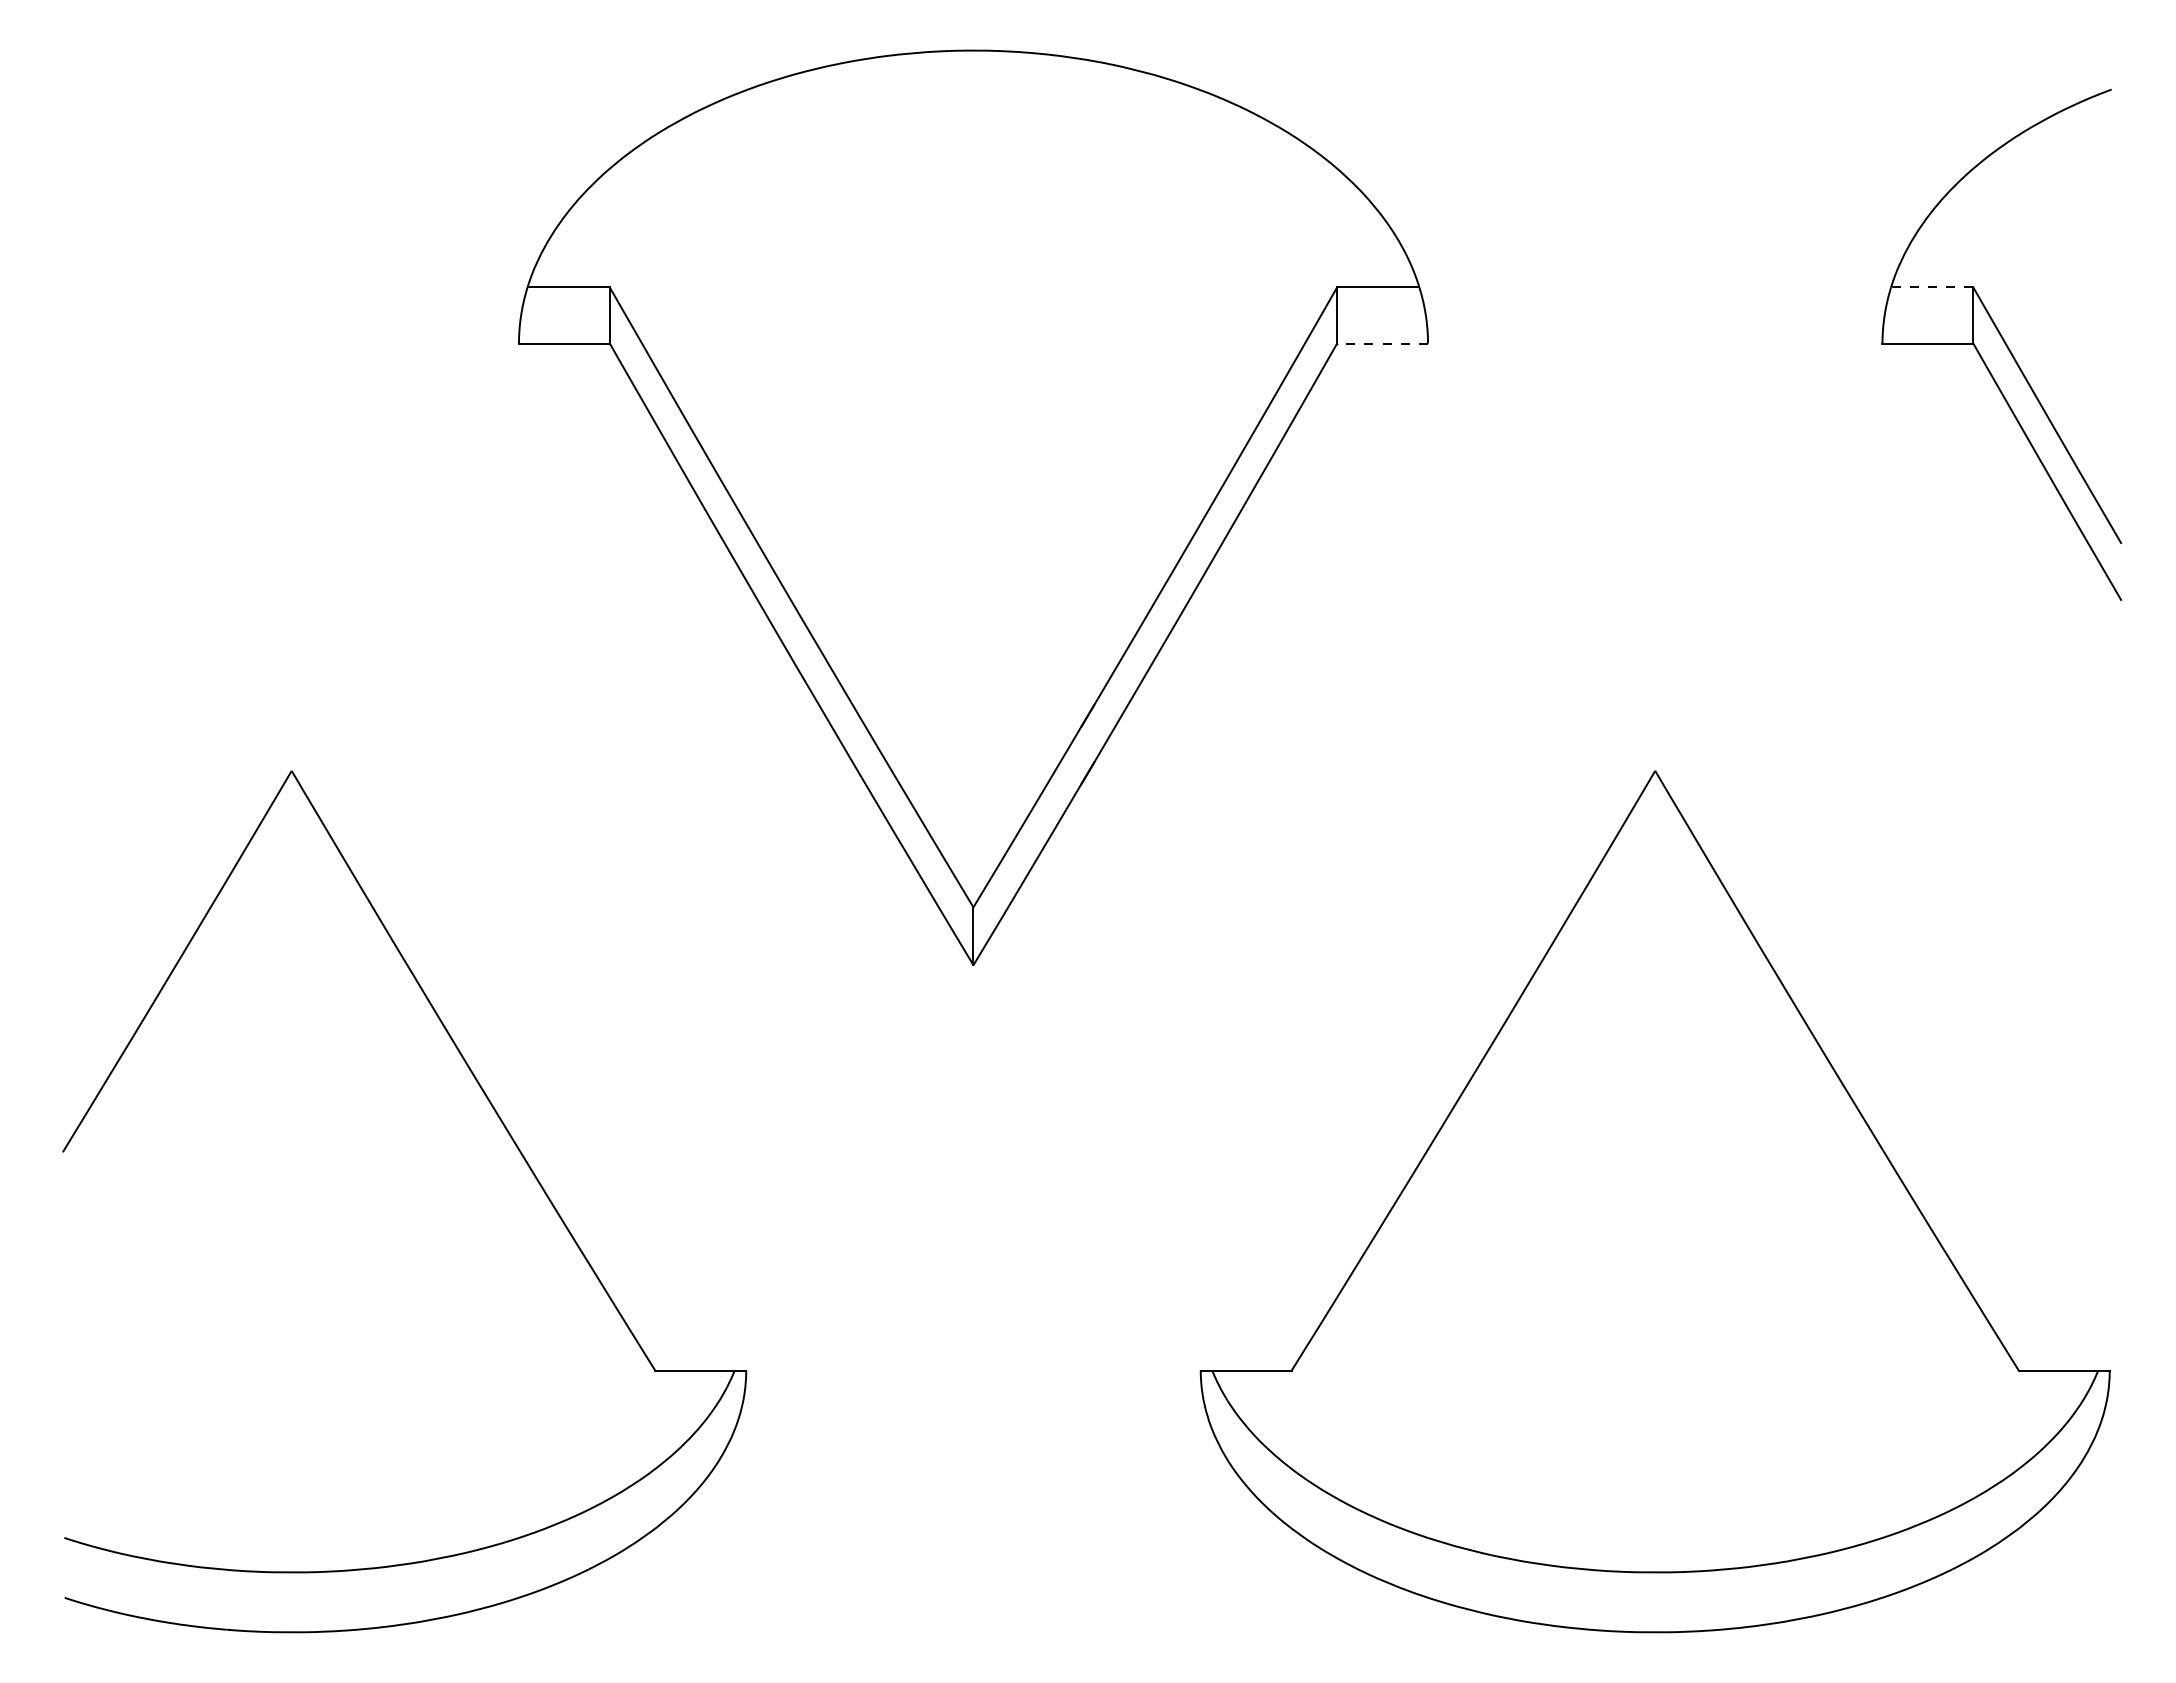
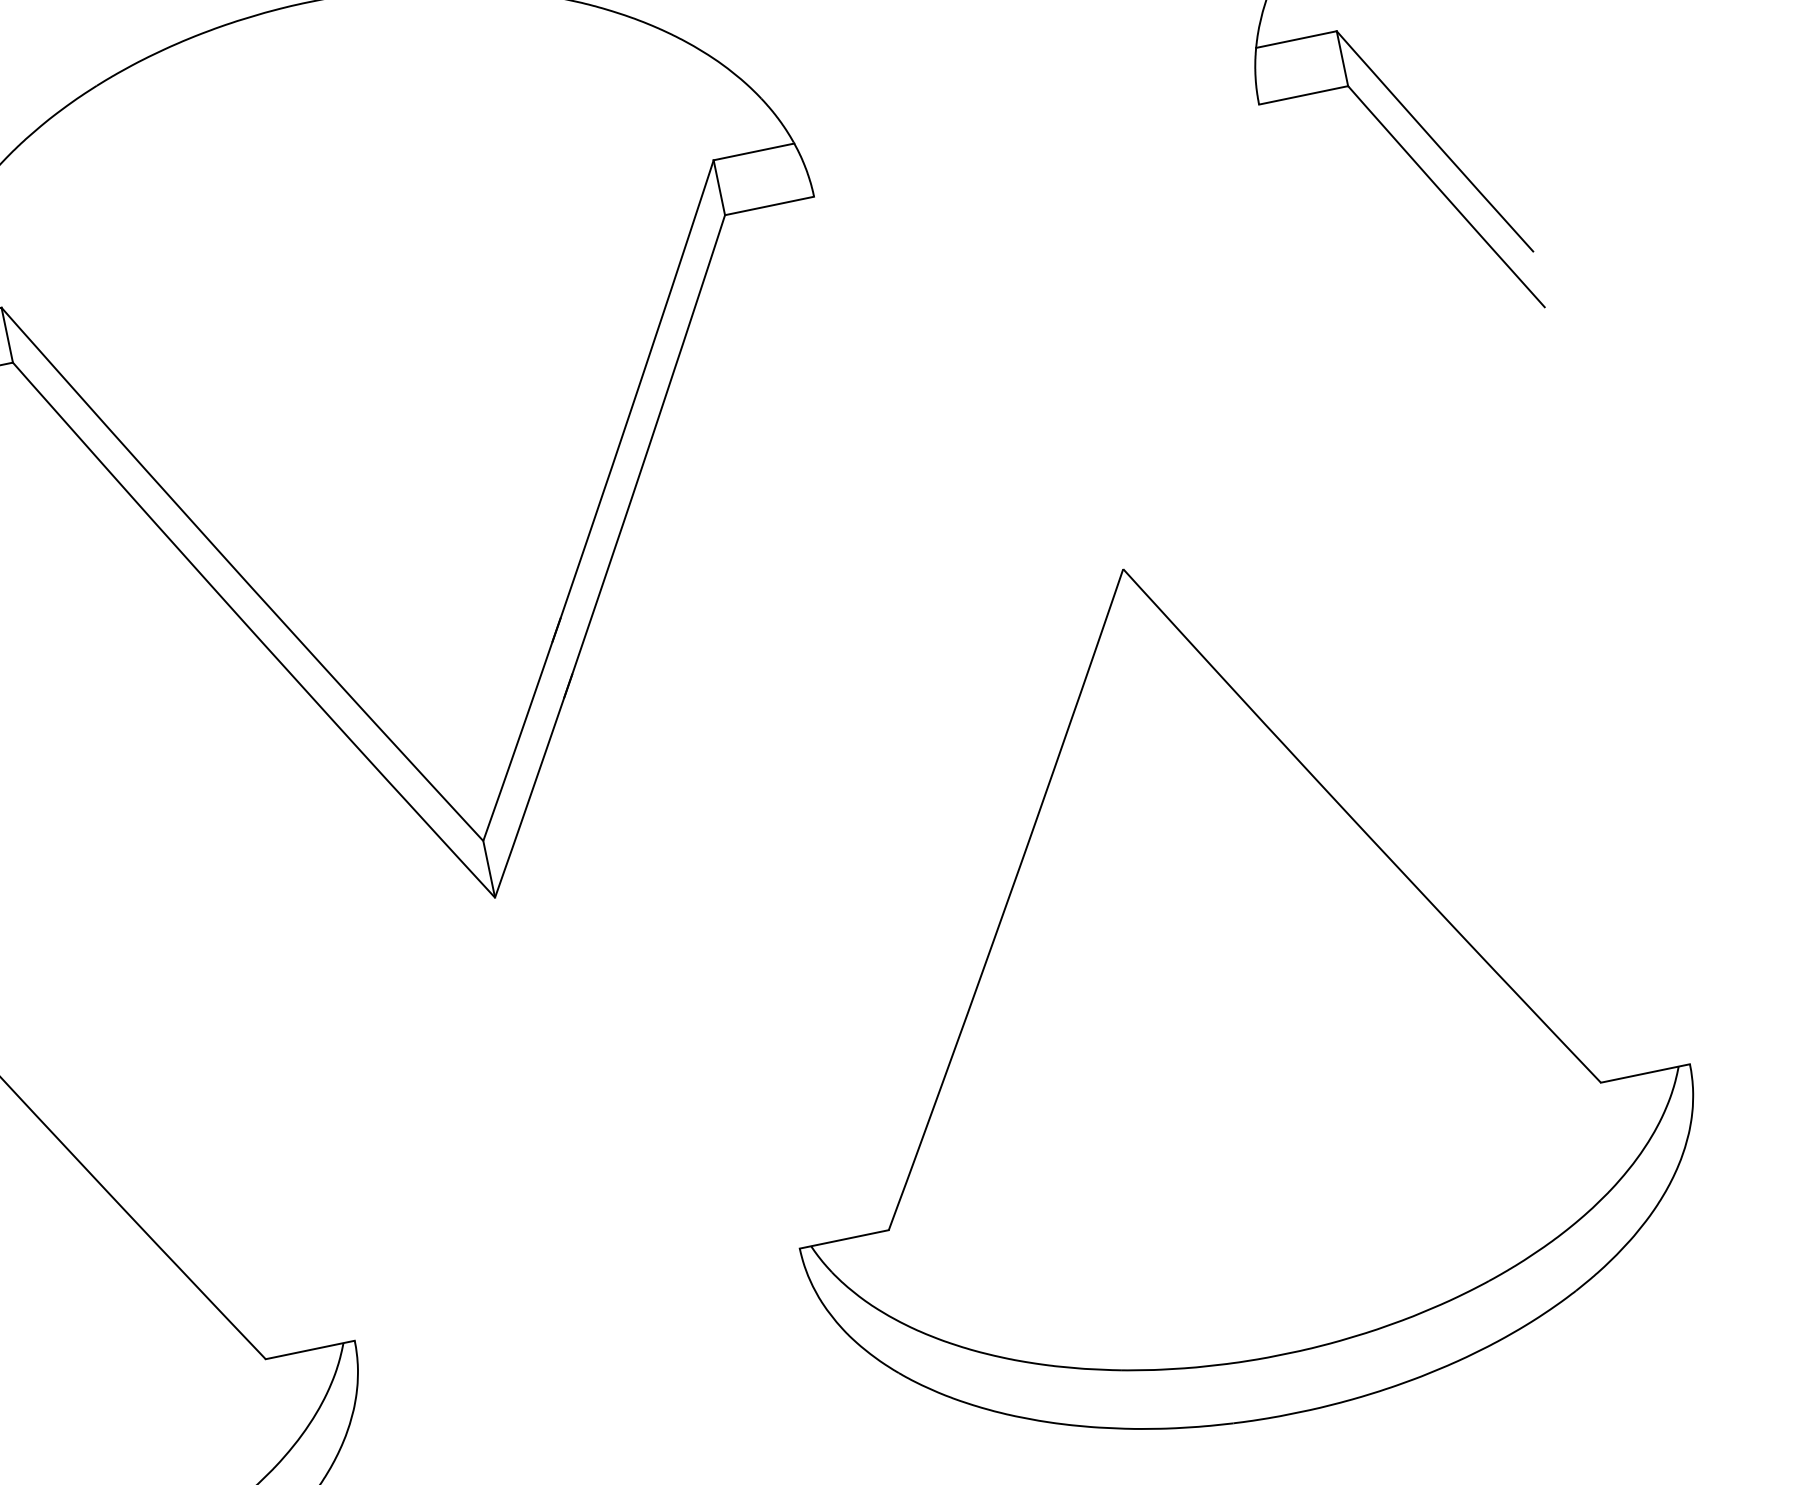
line: (1931, 287) -> (1295, 39), dashed -> solid
line: (1382, 343) -> (769, 205), dashed -> solid

